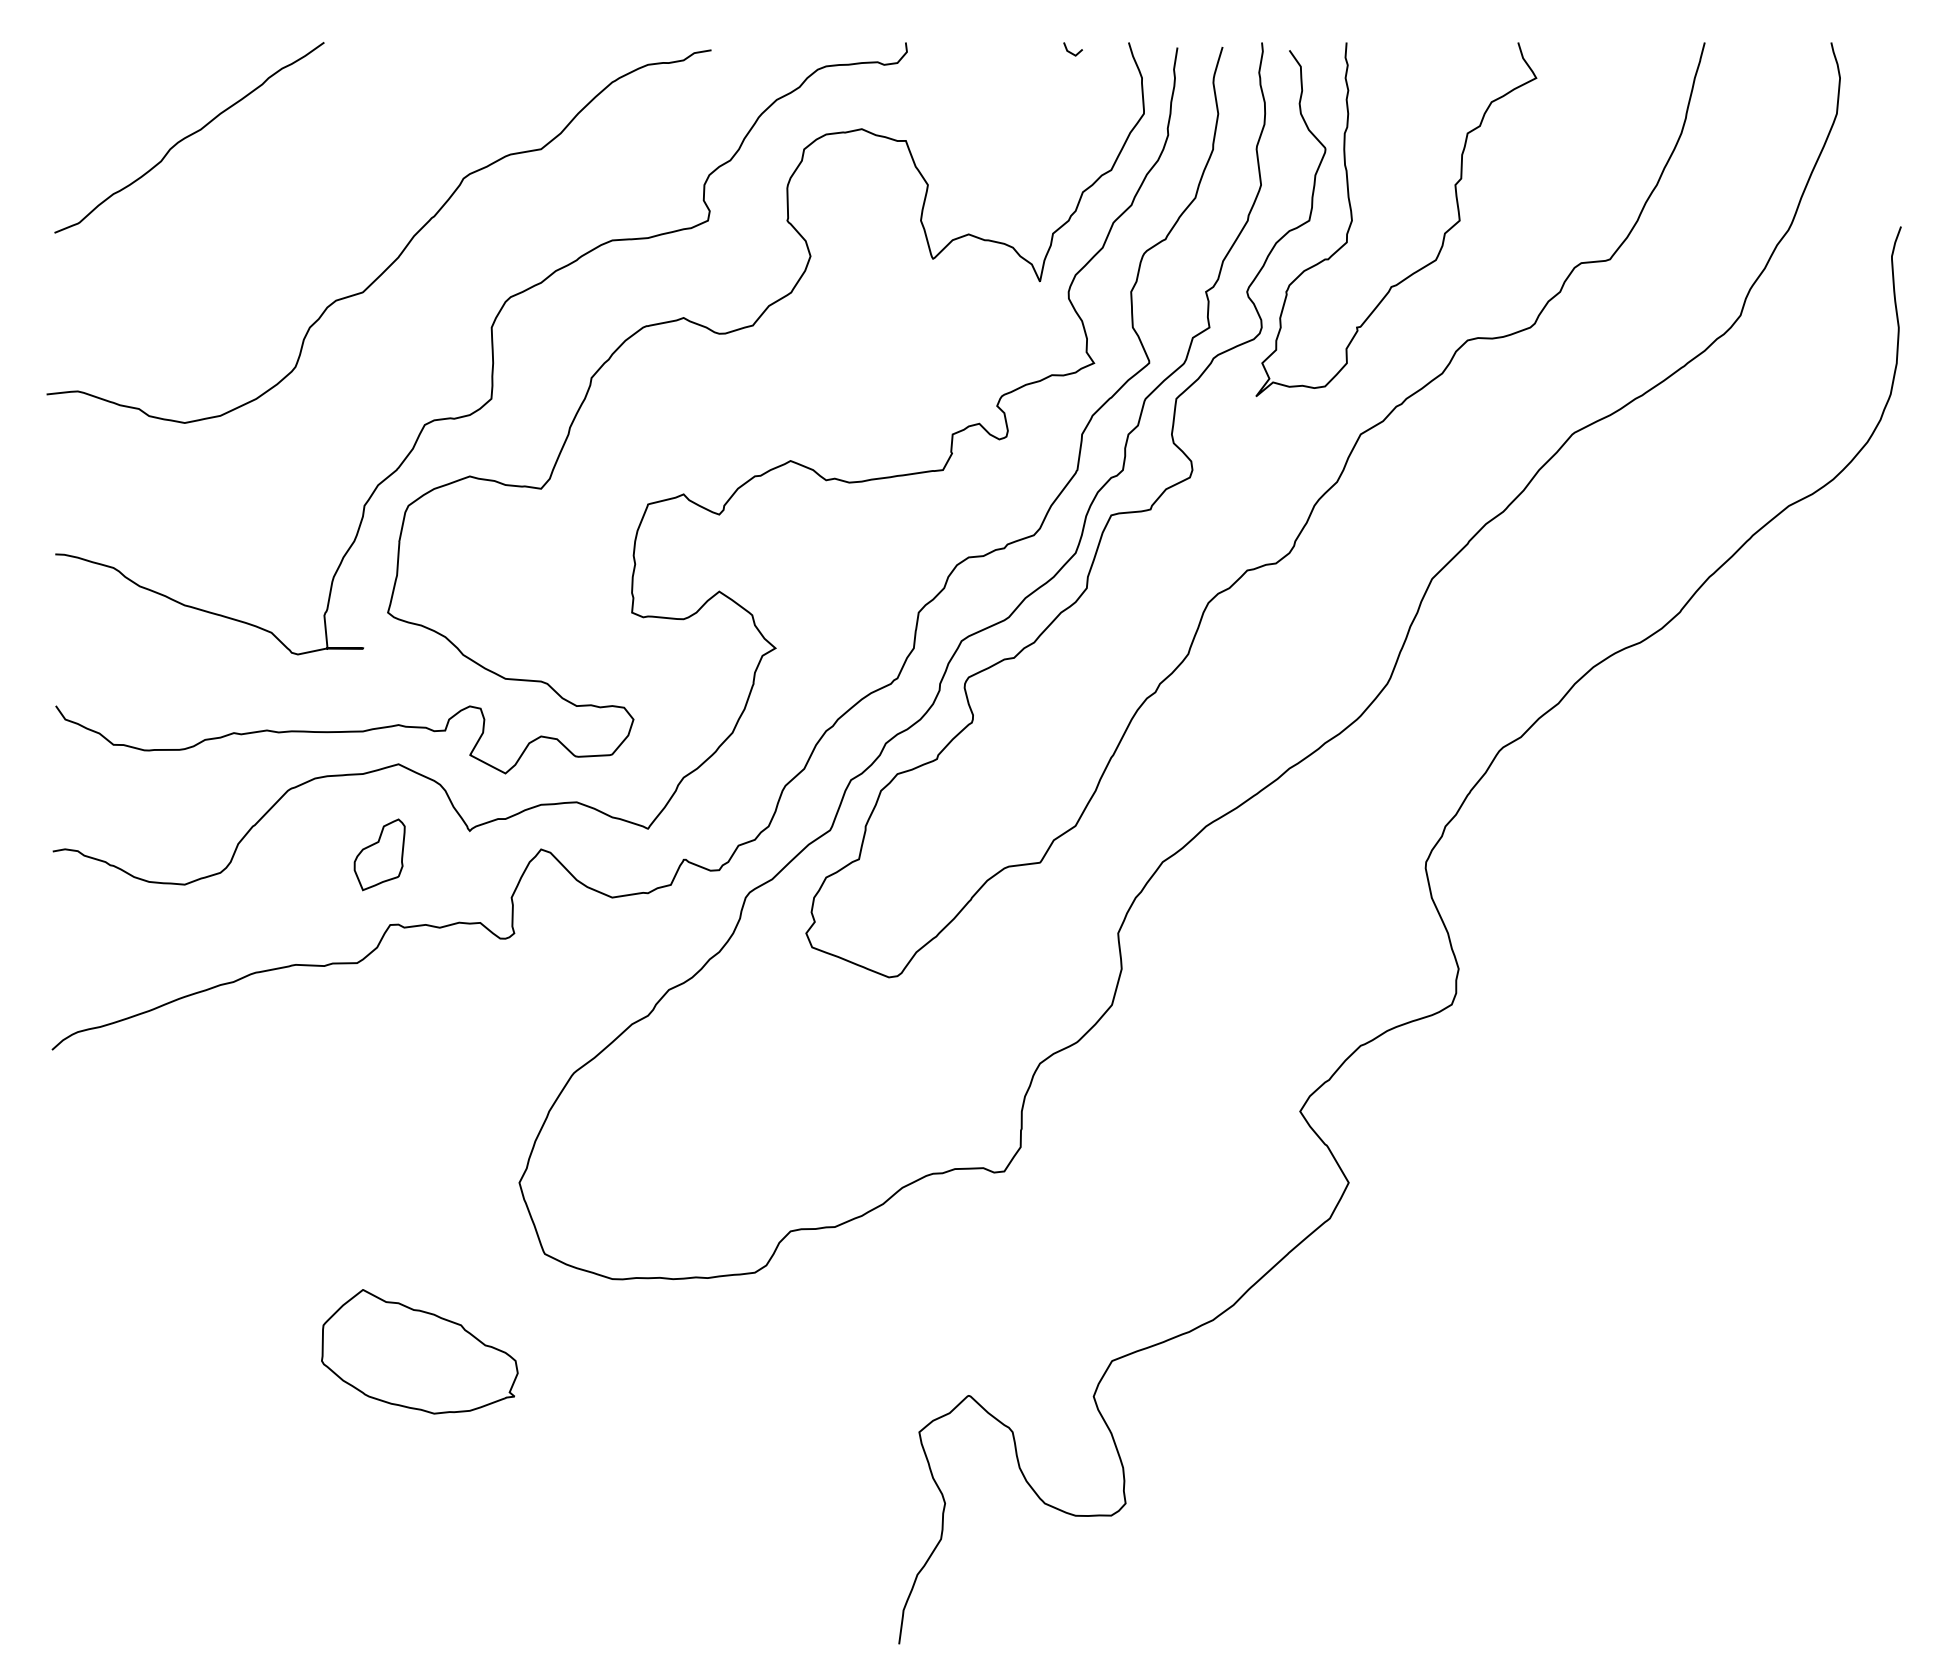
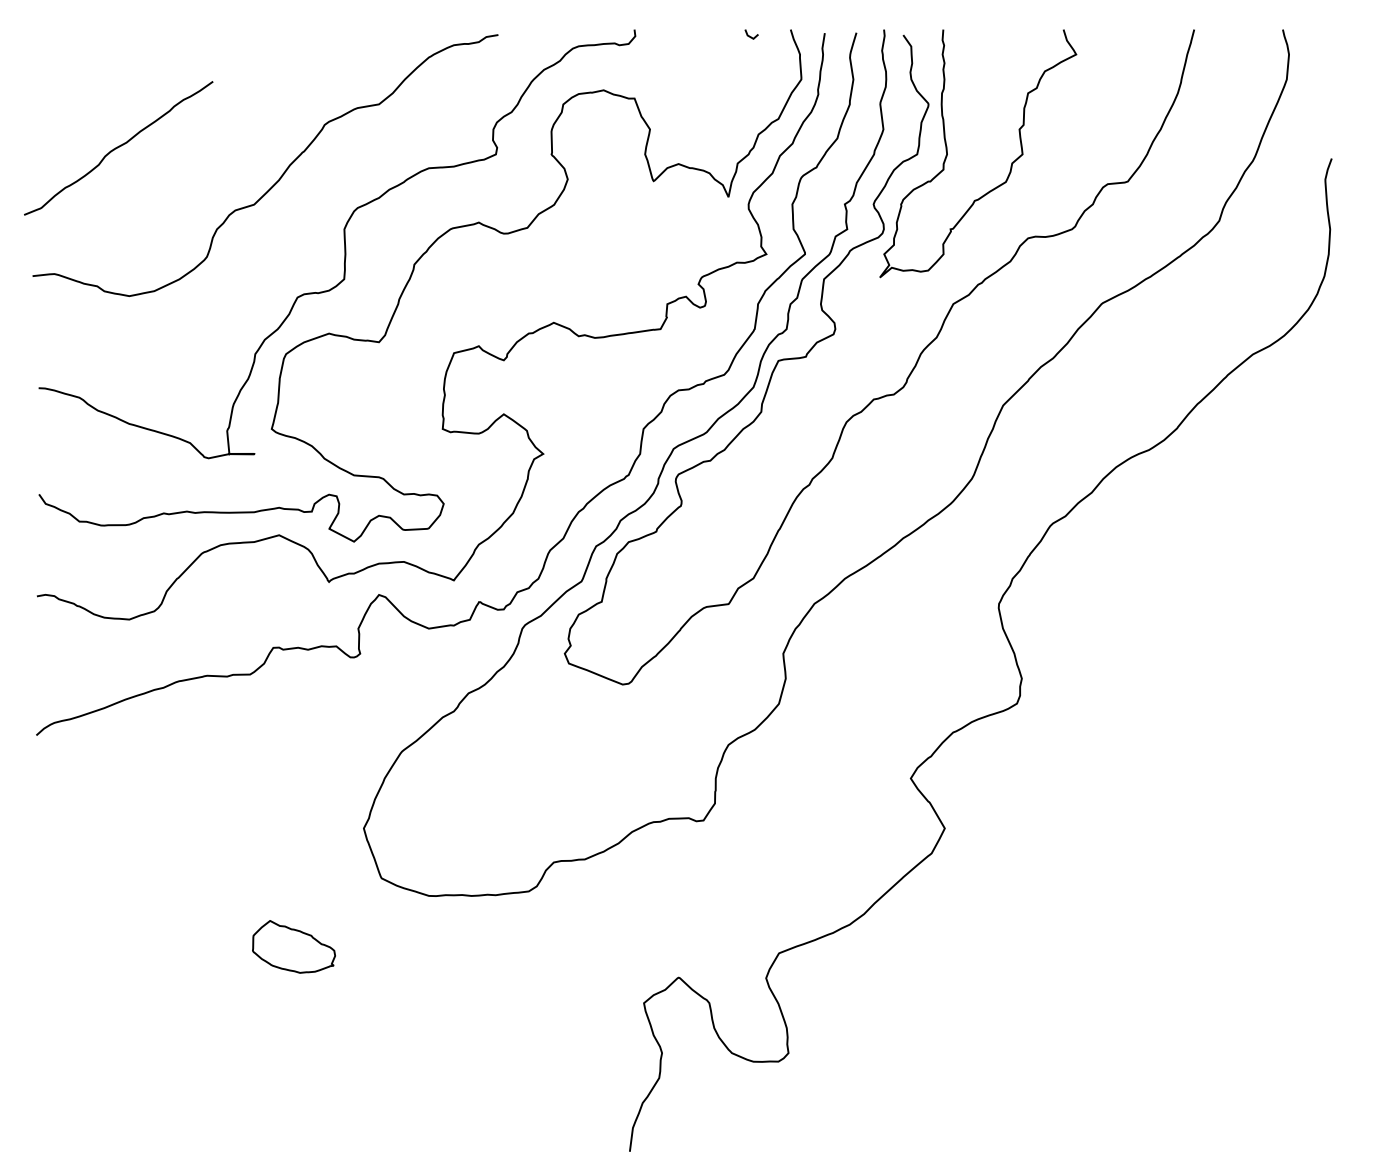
curve: (189, 136) -> (118, 147), moved
part: (379, 854) -> (265, 598), removed
part: (419, 1351) -> (293, 946), size x0.6

